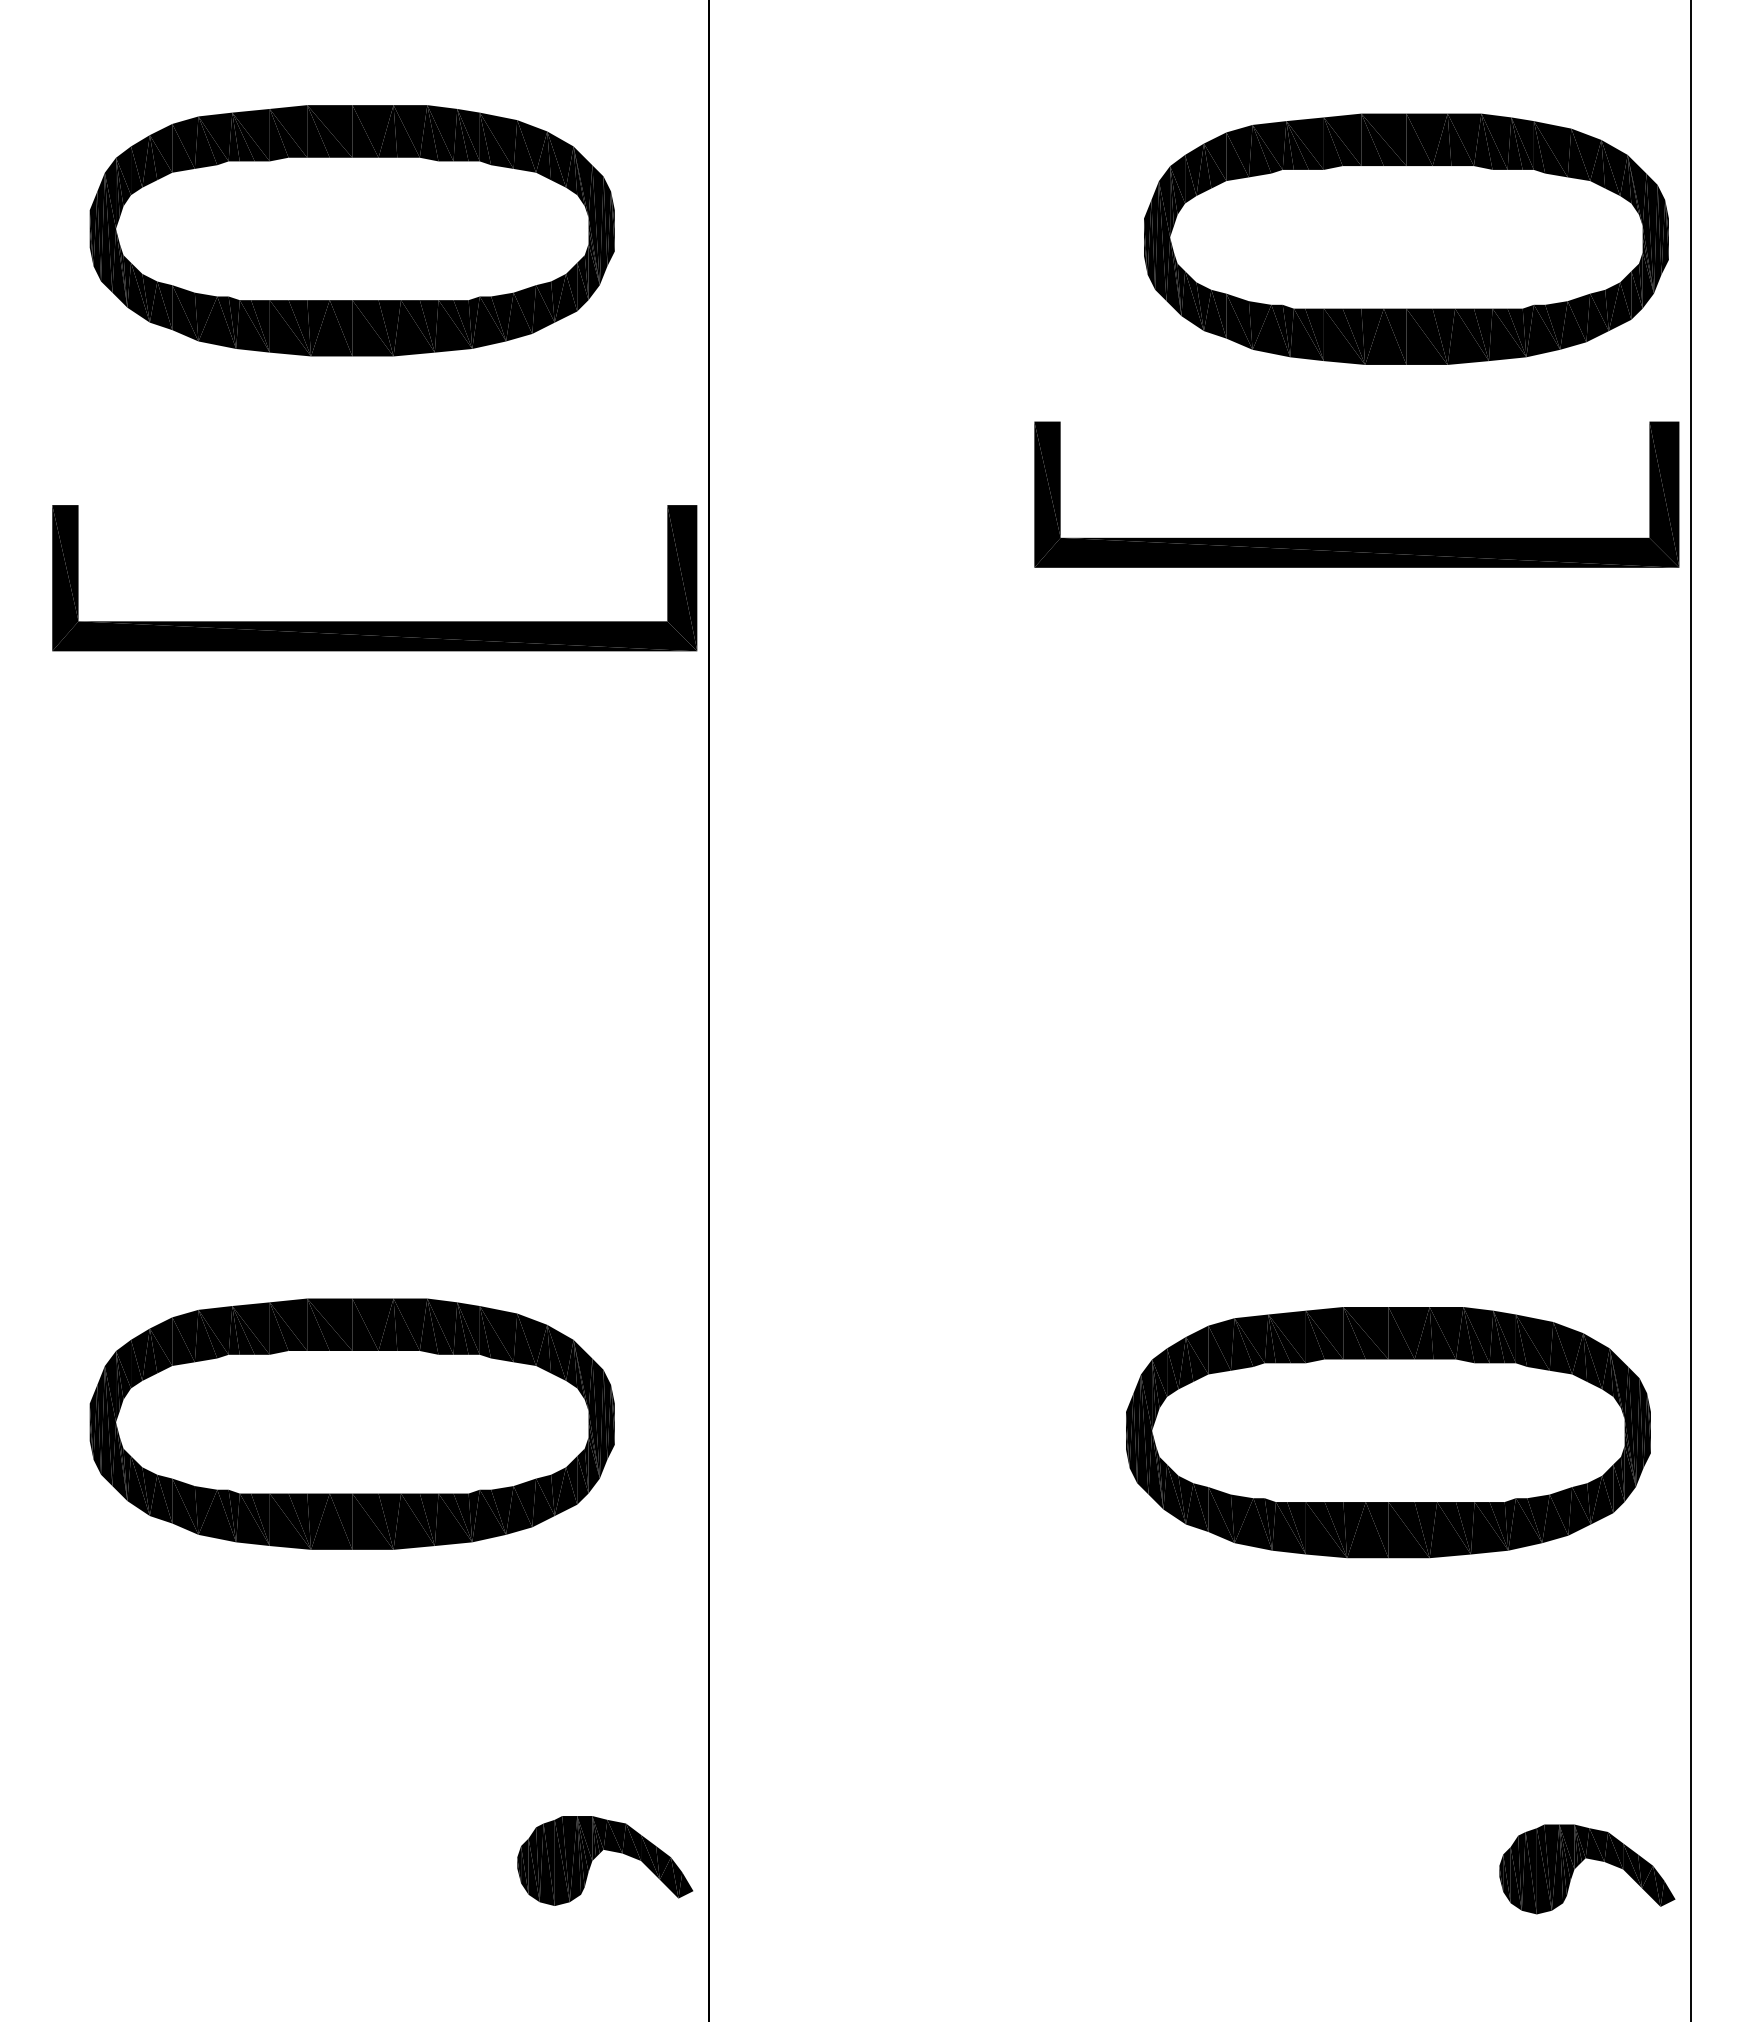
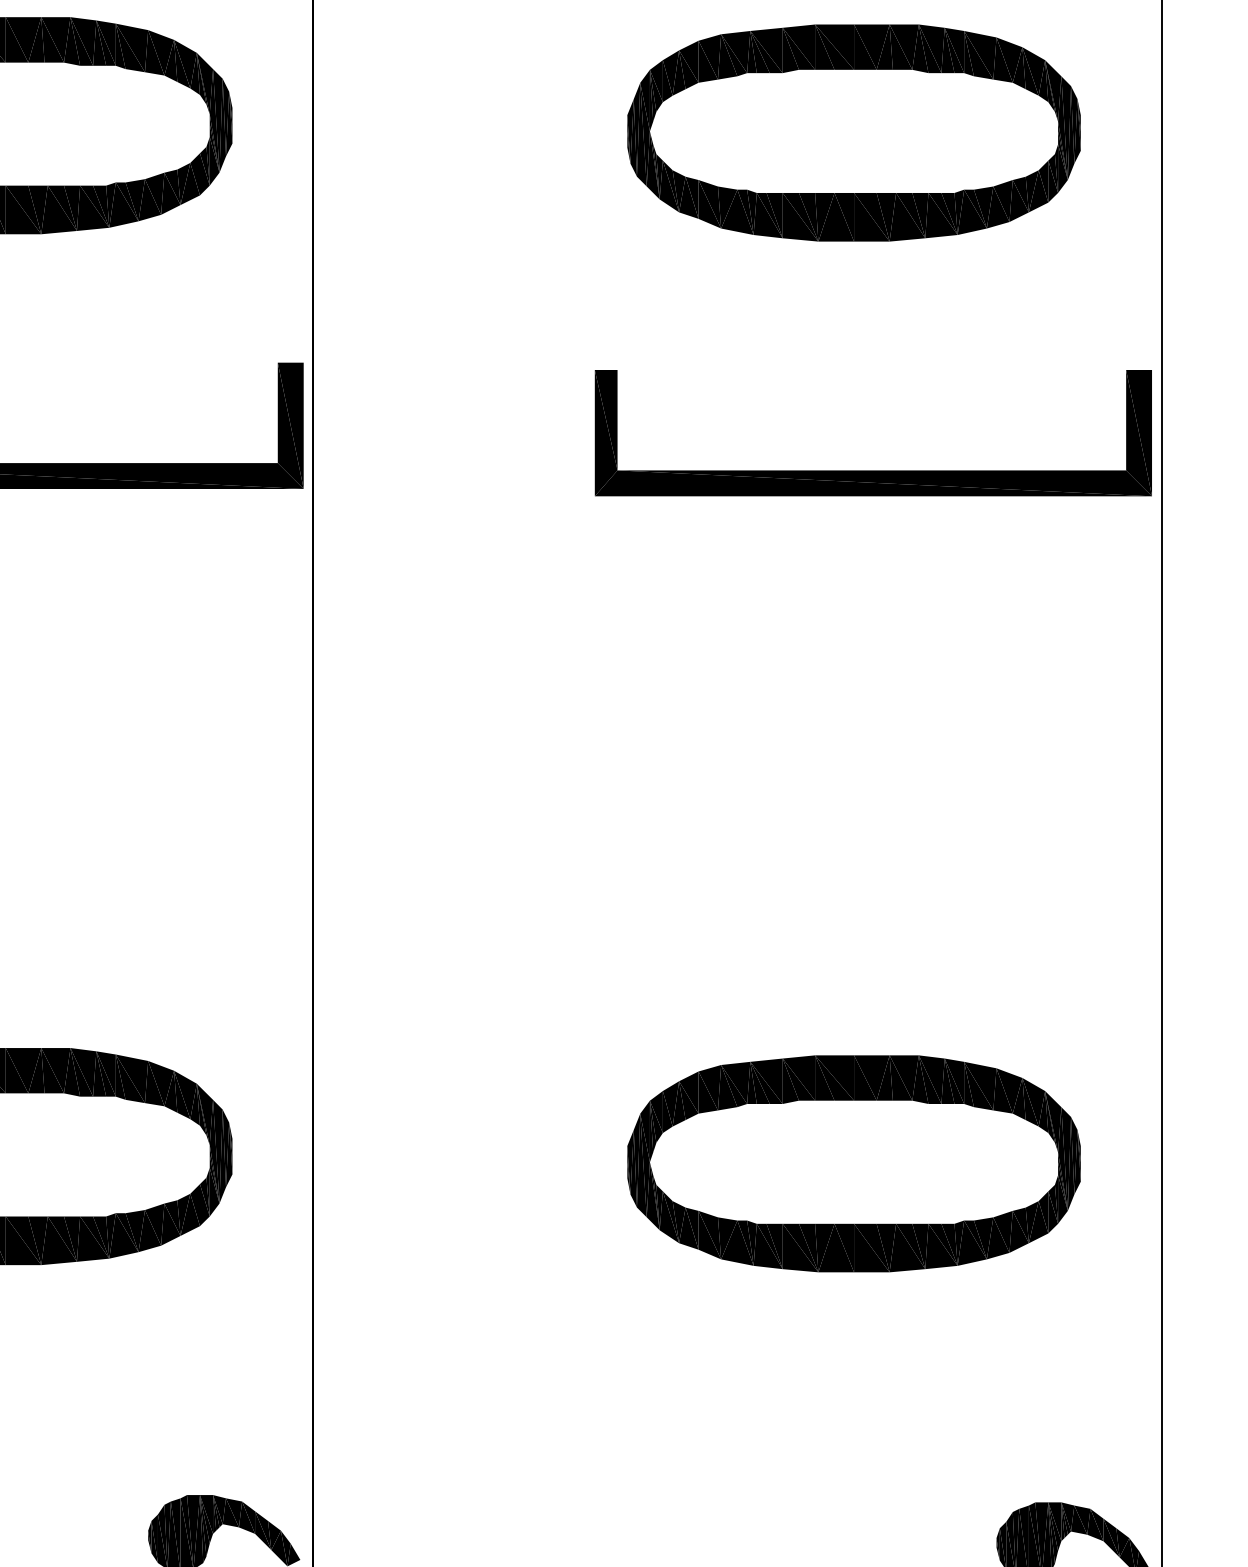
part: (1406, 238) -> (854, 132), moved
part: (1356, 537) -> (873, 470), moved
part: (1388, 1432) -> (854, 1163), moved

